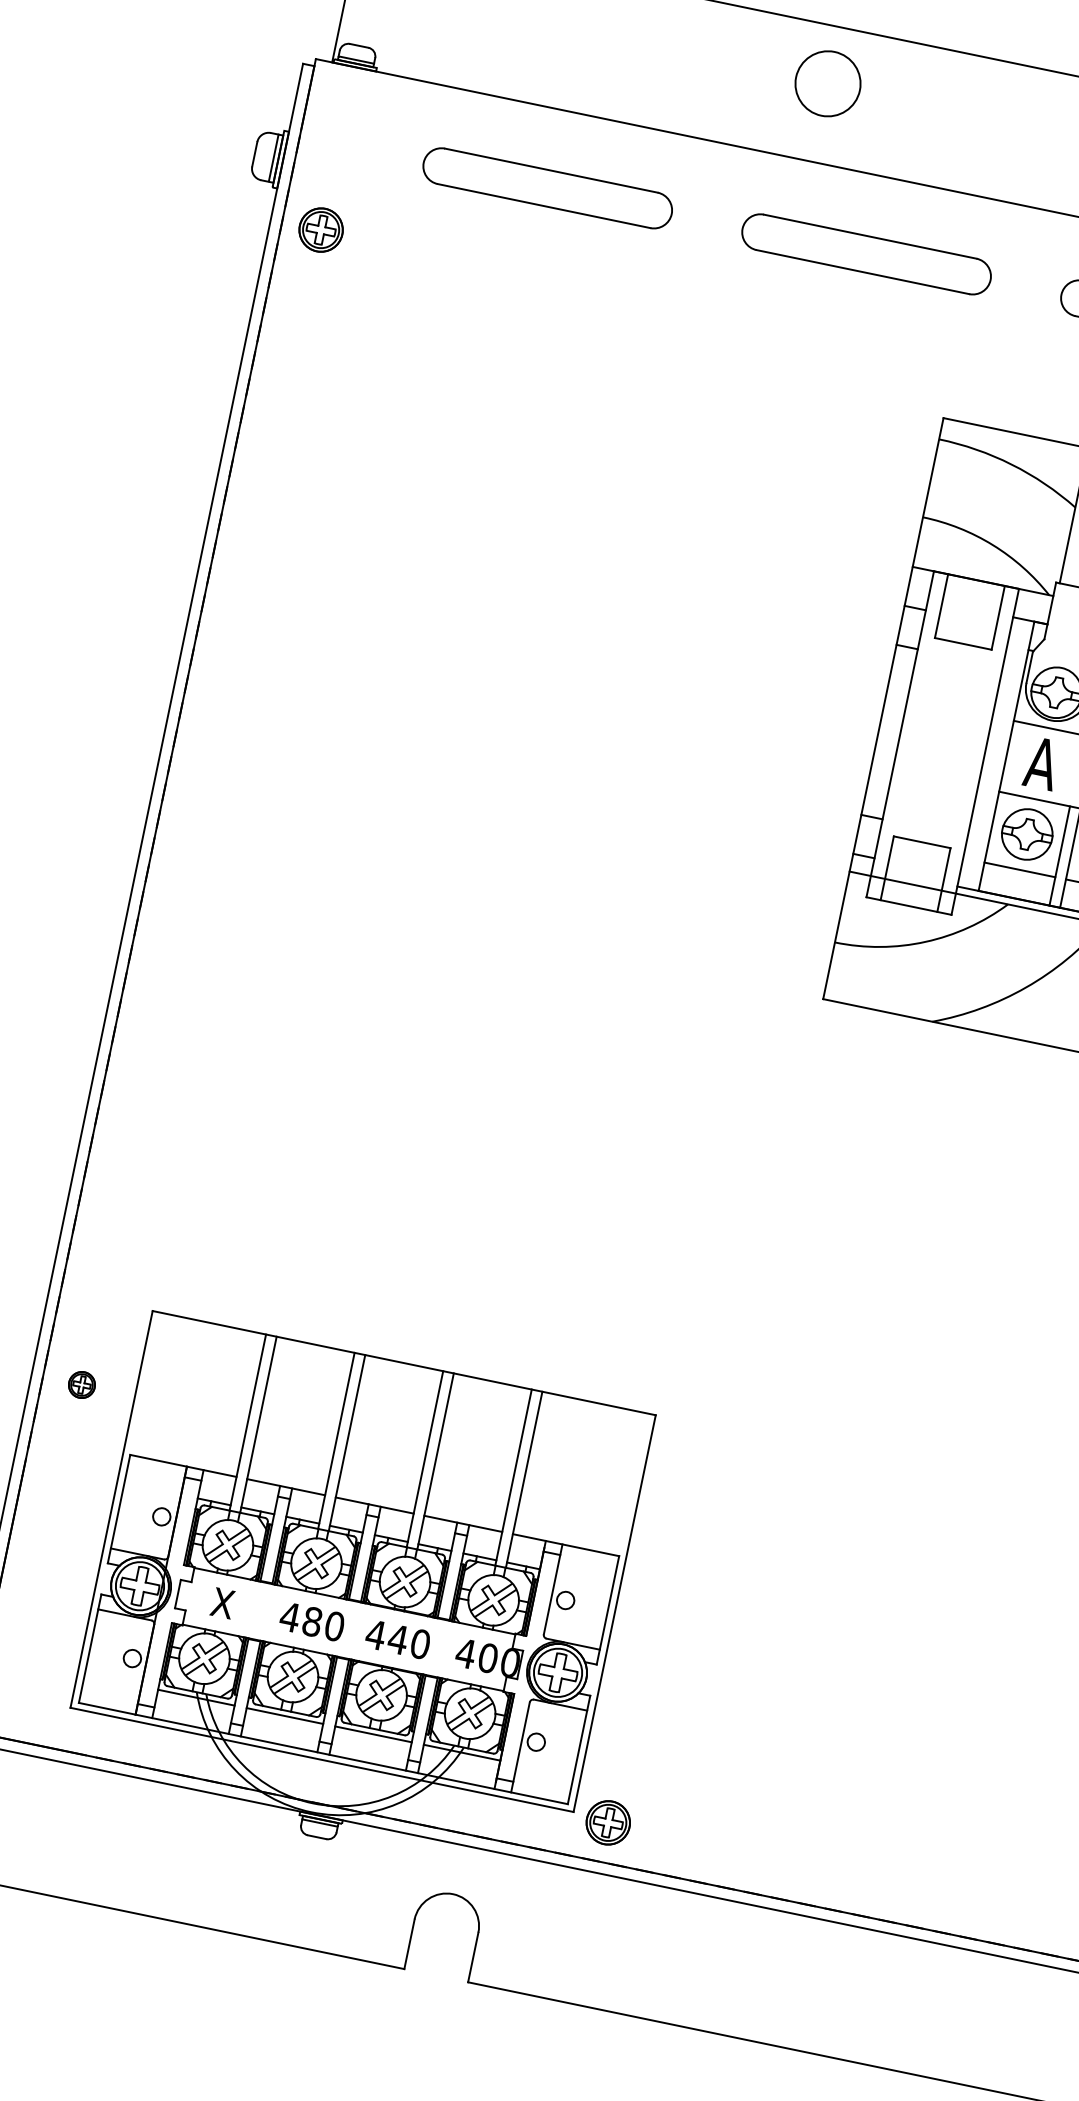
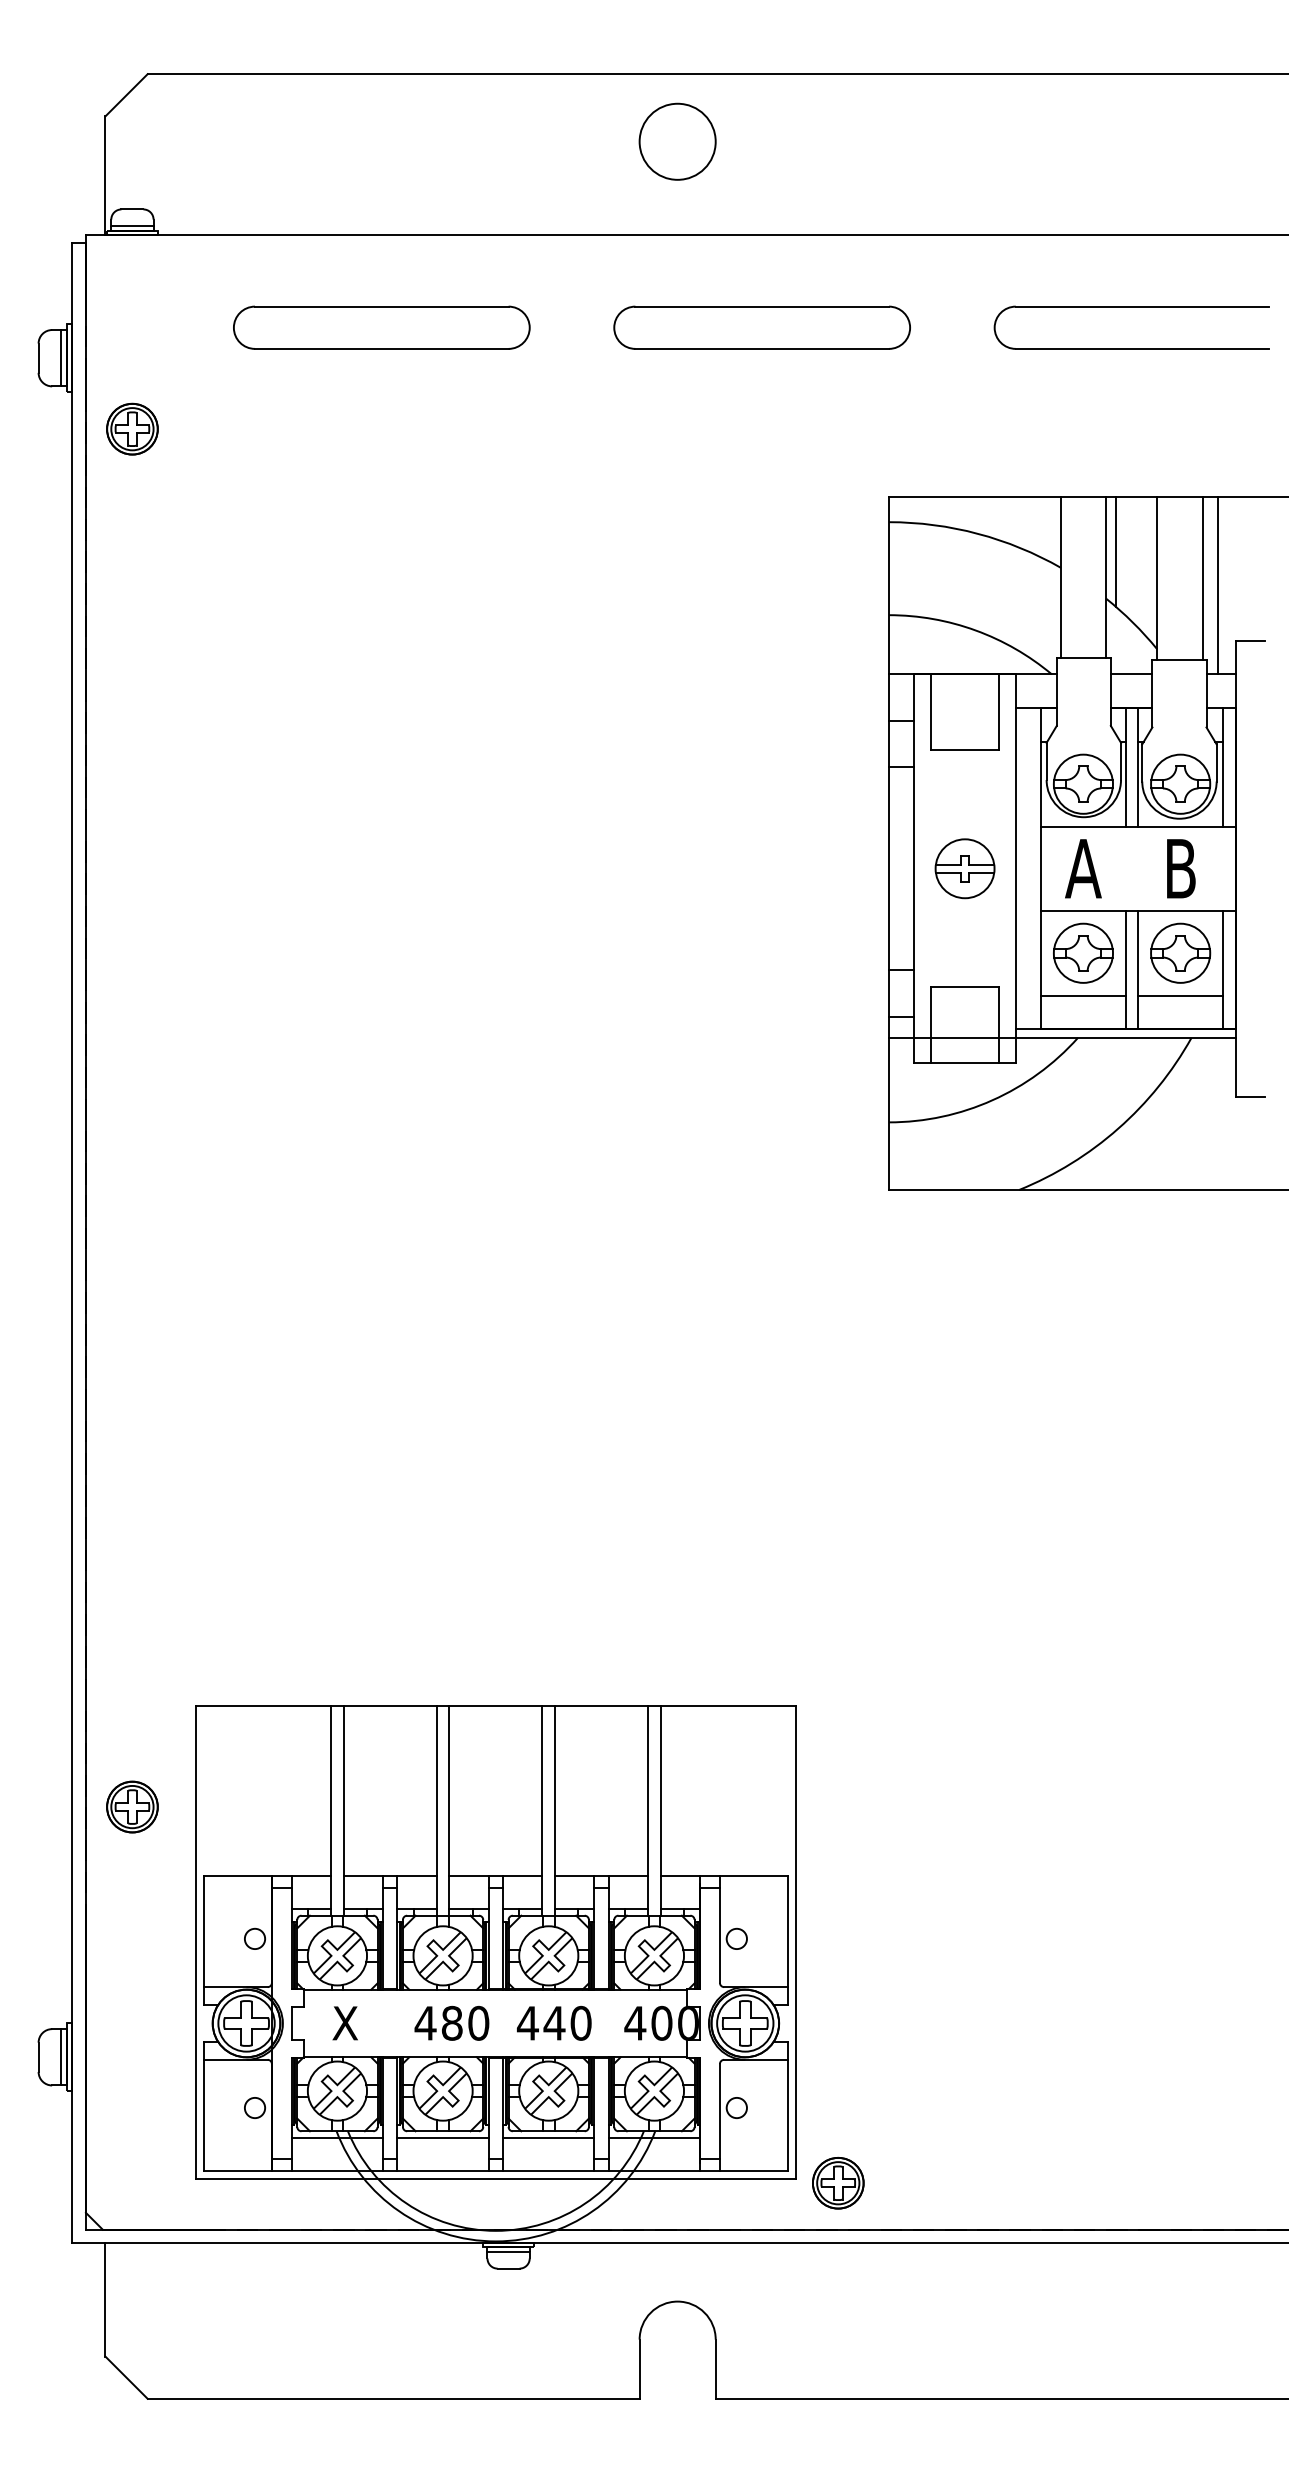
part: (942, 742) -> (964, 868), added
part: (82, 1384) -> (132, 1806), size x1.67

